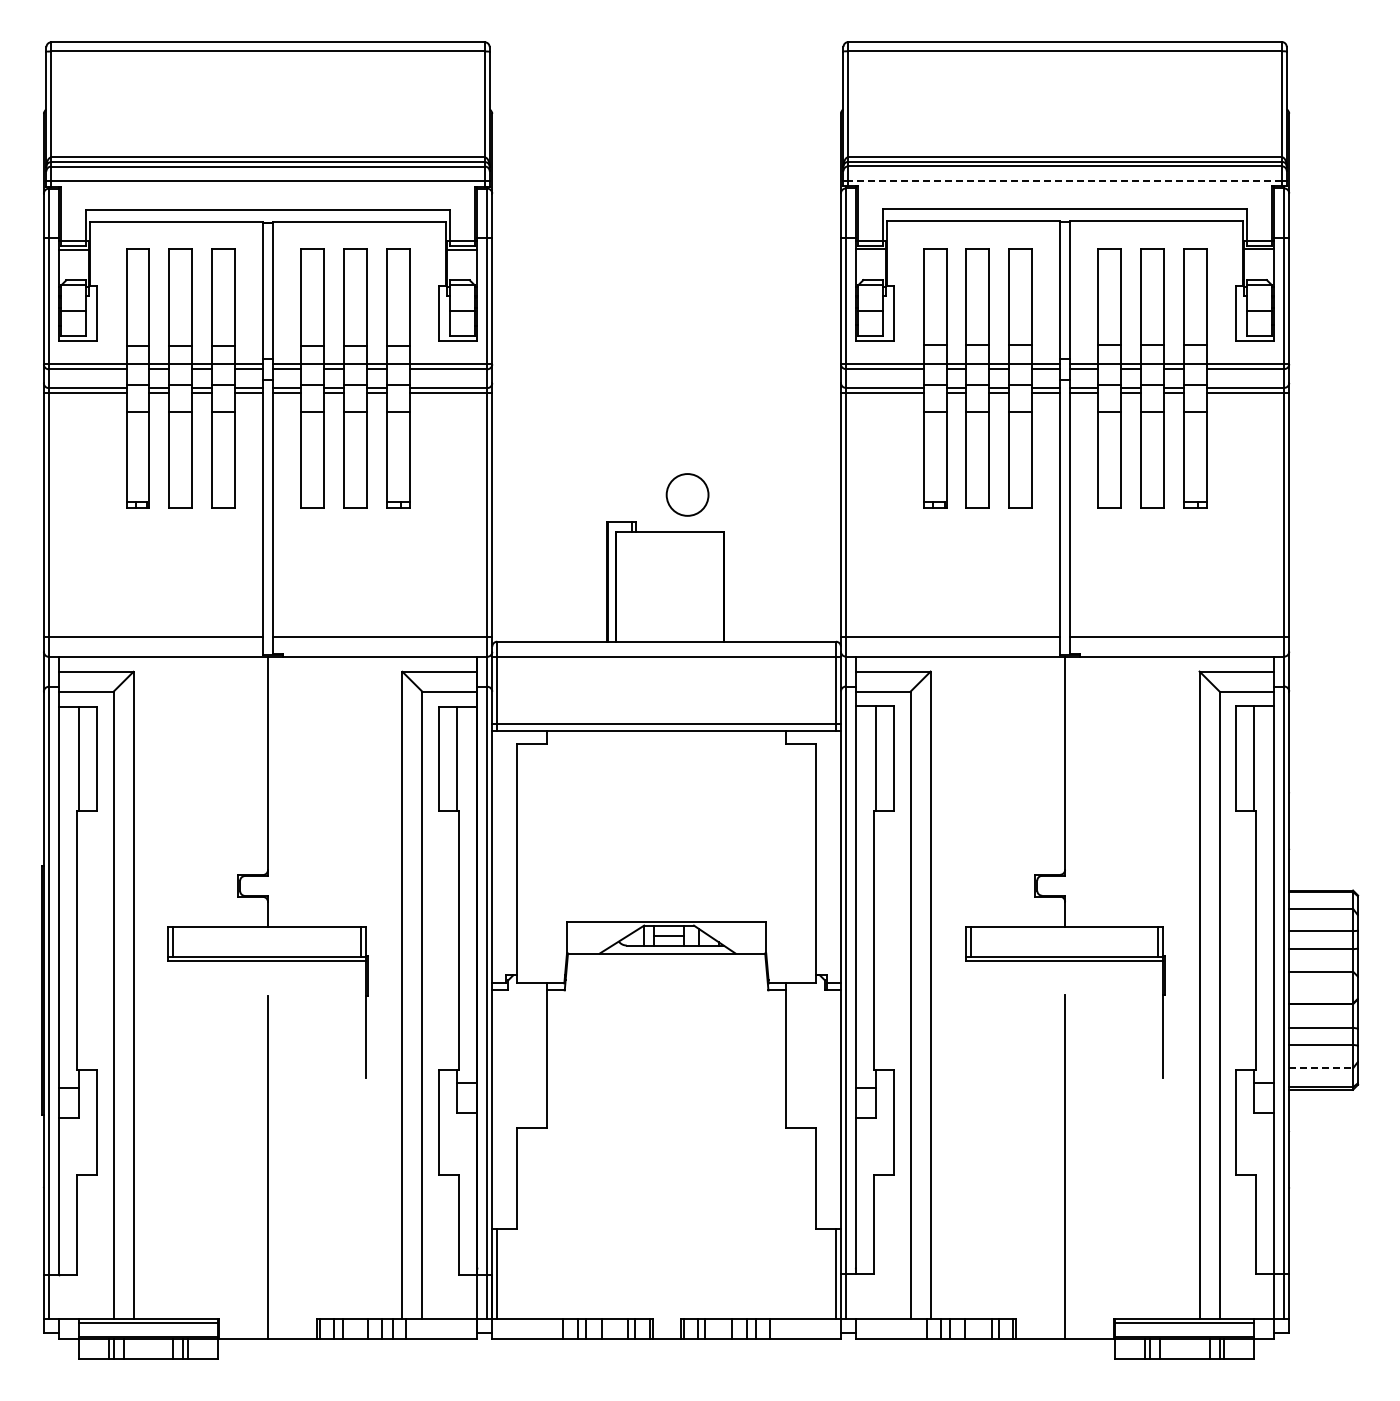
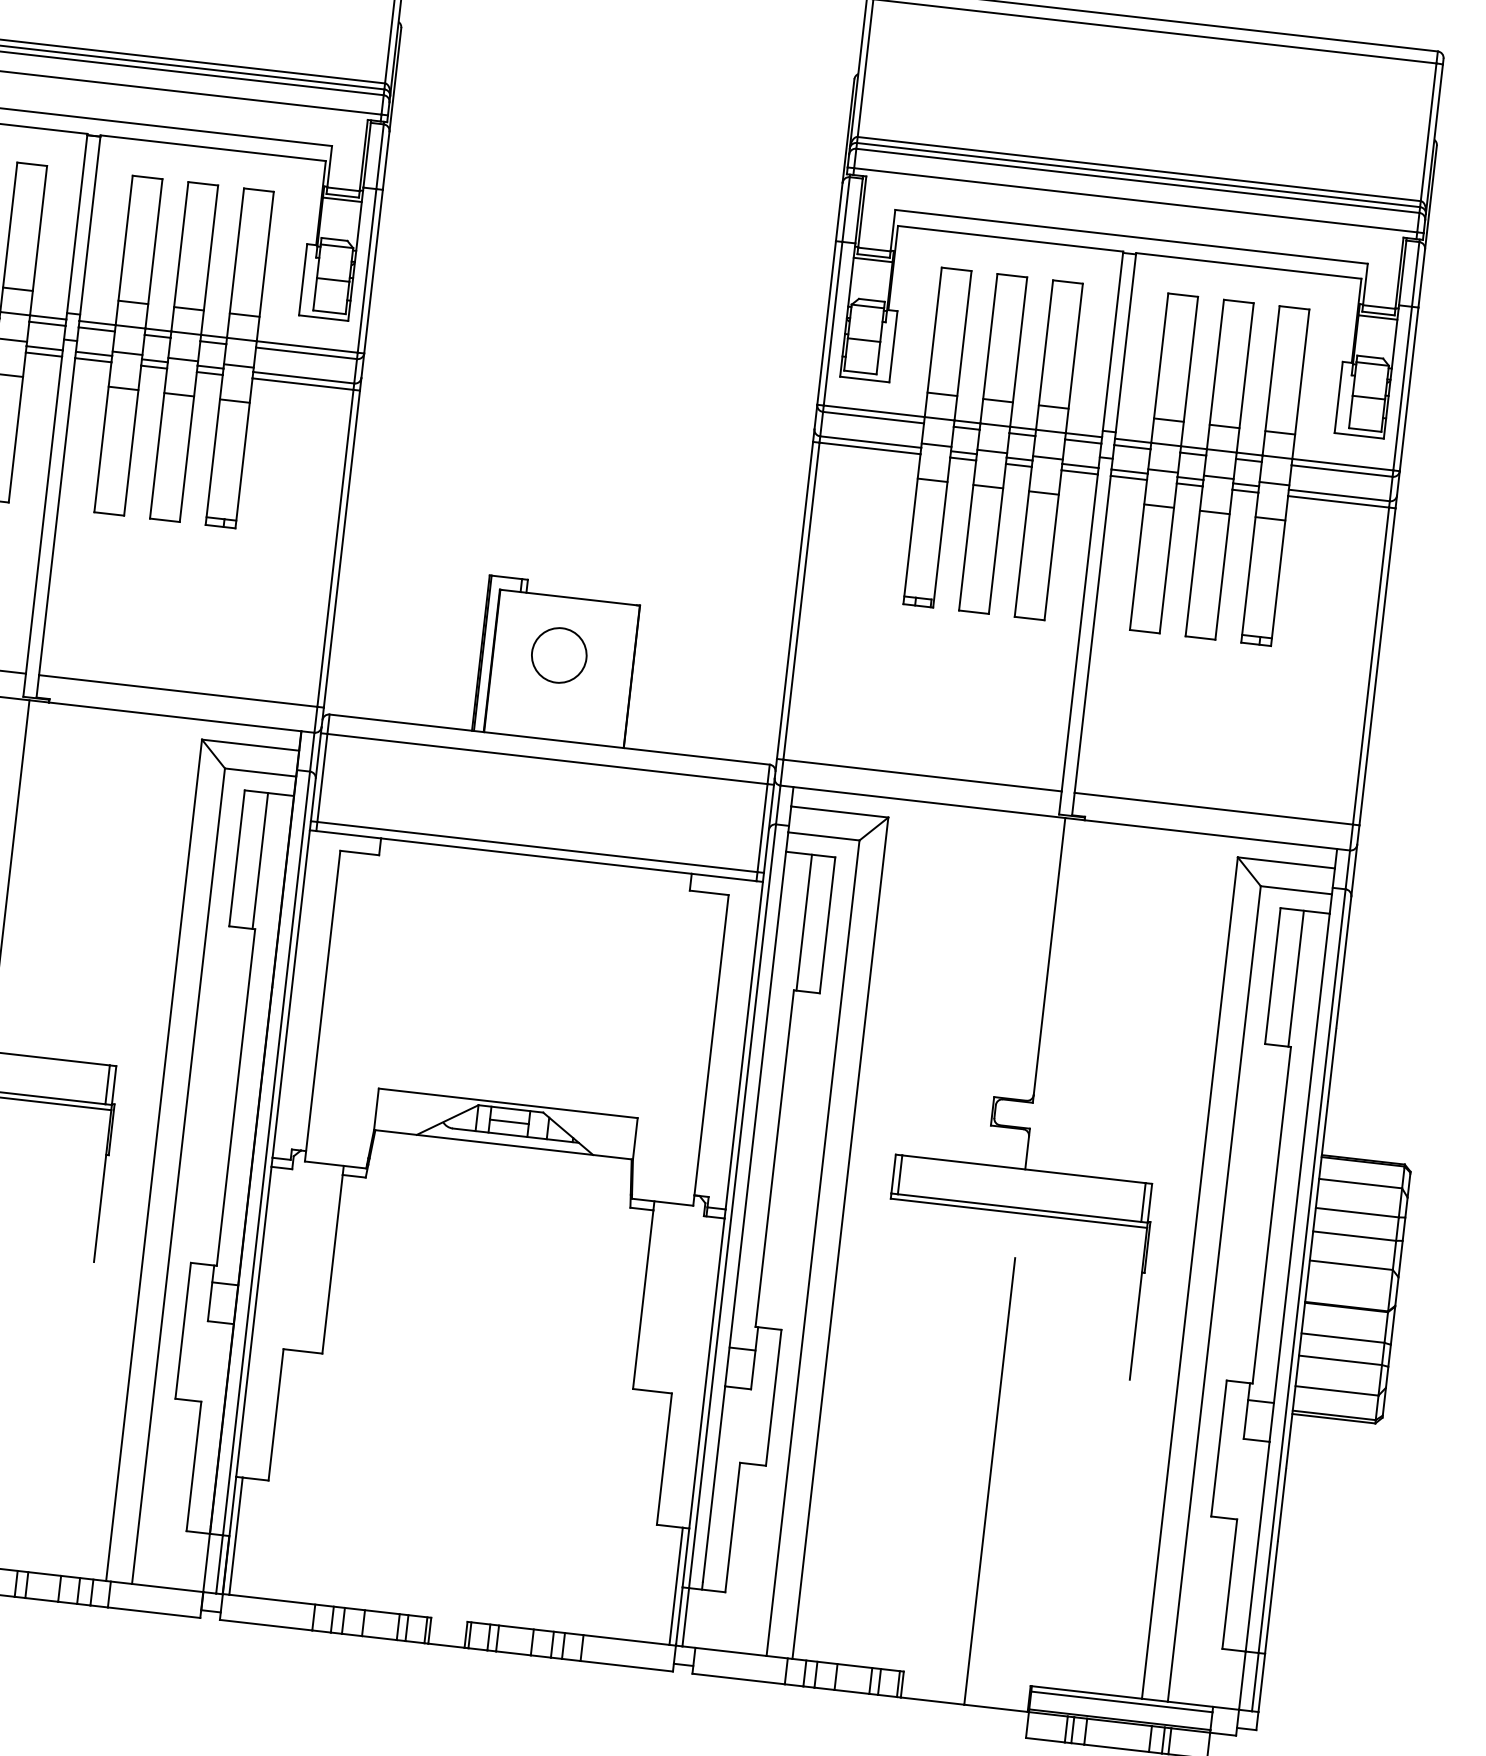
line: (1065, 181) -> (1136, 200), dashed -> solid
circle: (687, 494) -> (559, 654), moved
line: (1321, 1068) -> (1337, 1391), dashed -> solid

